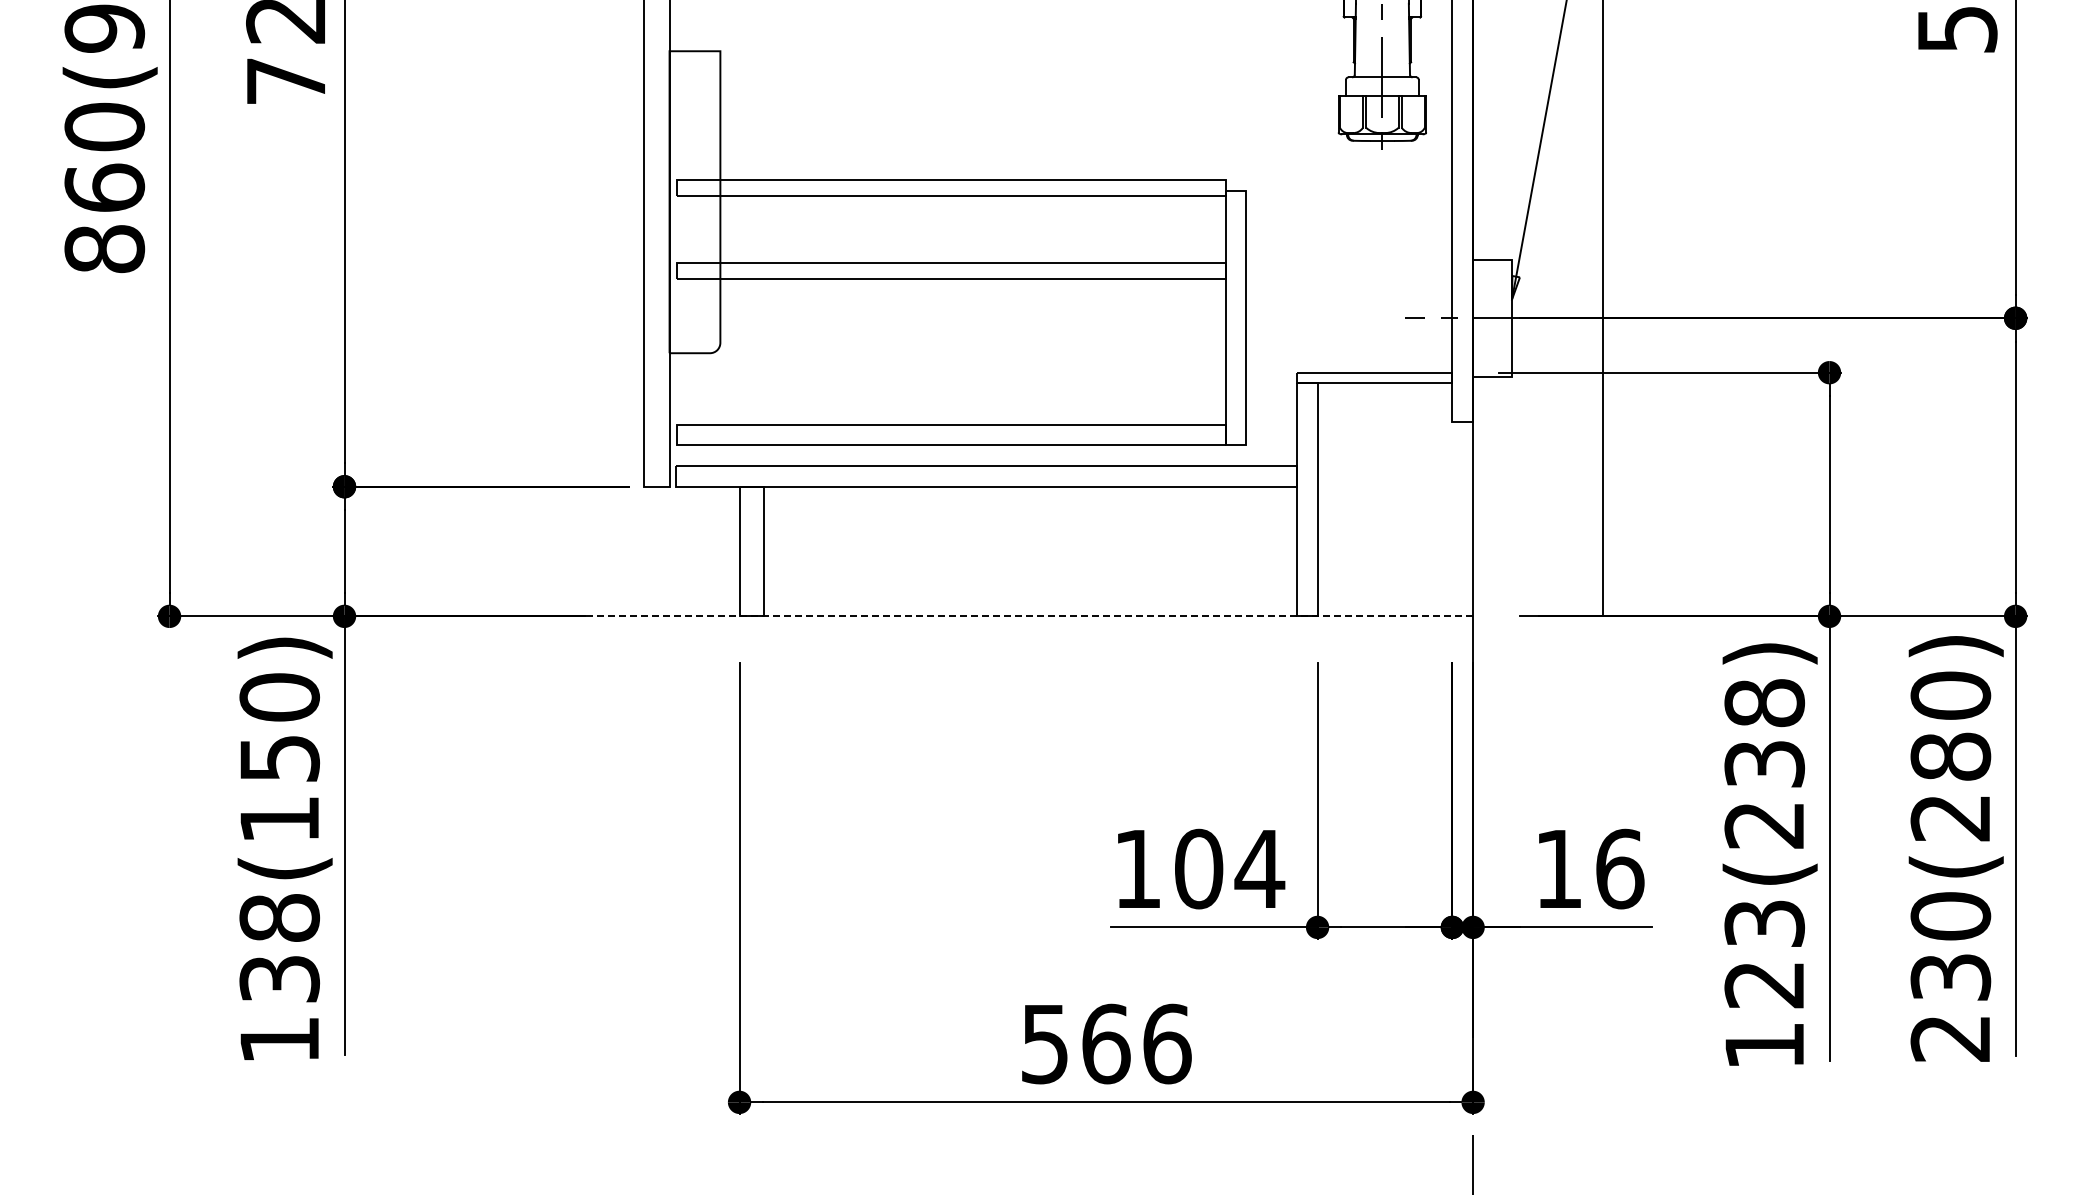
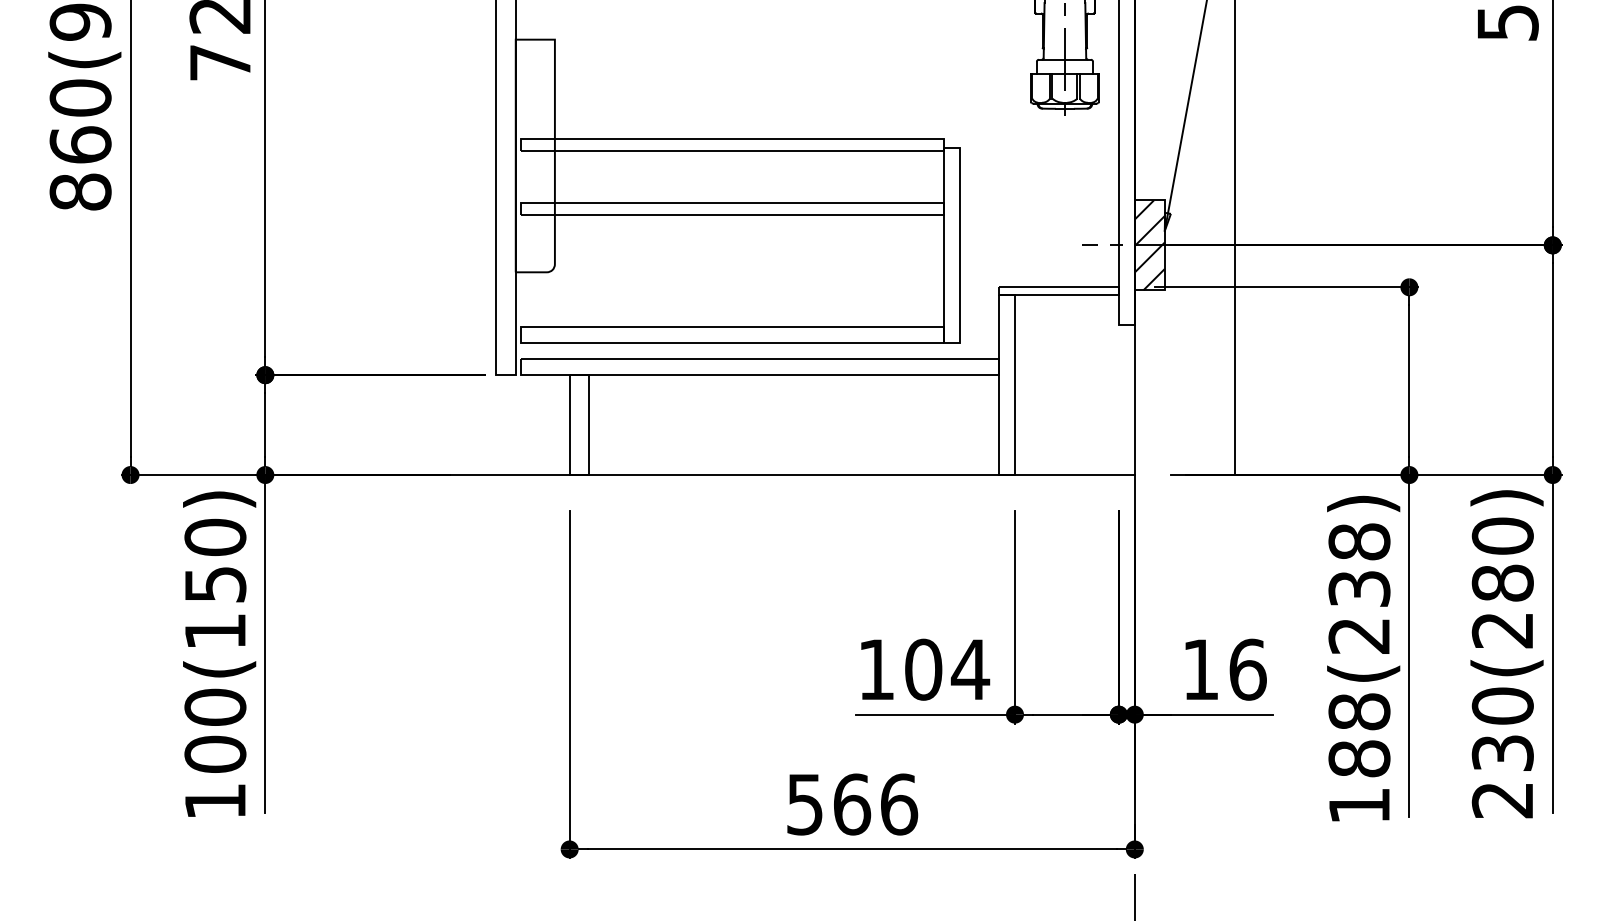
hatch: (1492, 317) -> (1149, 244), added
line: (973, 616) -> (749, 475), dashed -> solid
text: (279, 948) -> (215, 730), 138(150) -> 100(150)
text: (1764, 953) -> (1359, 734), 123(238) -> 188(238)

